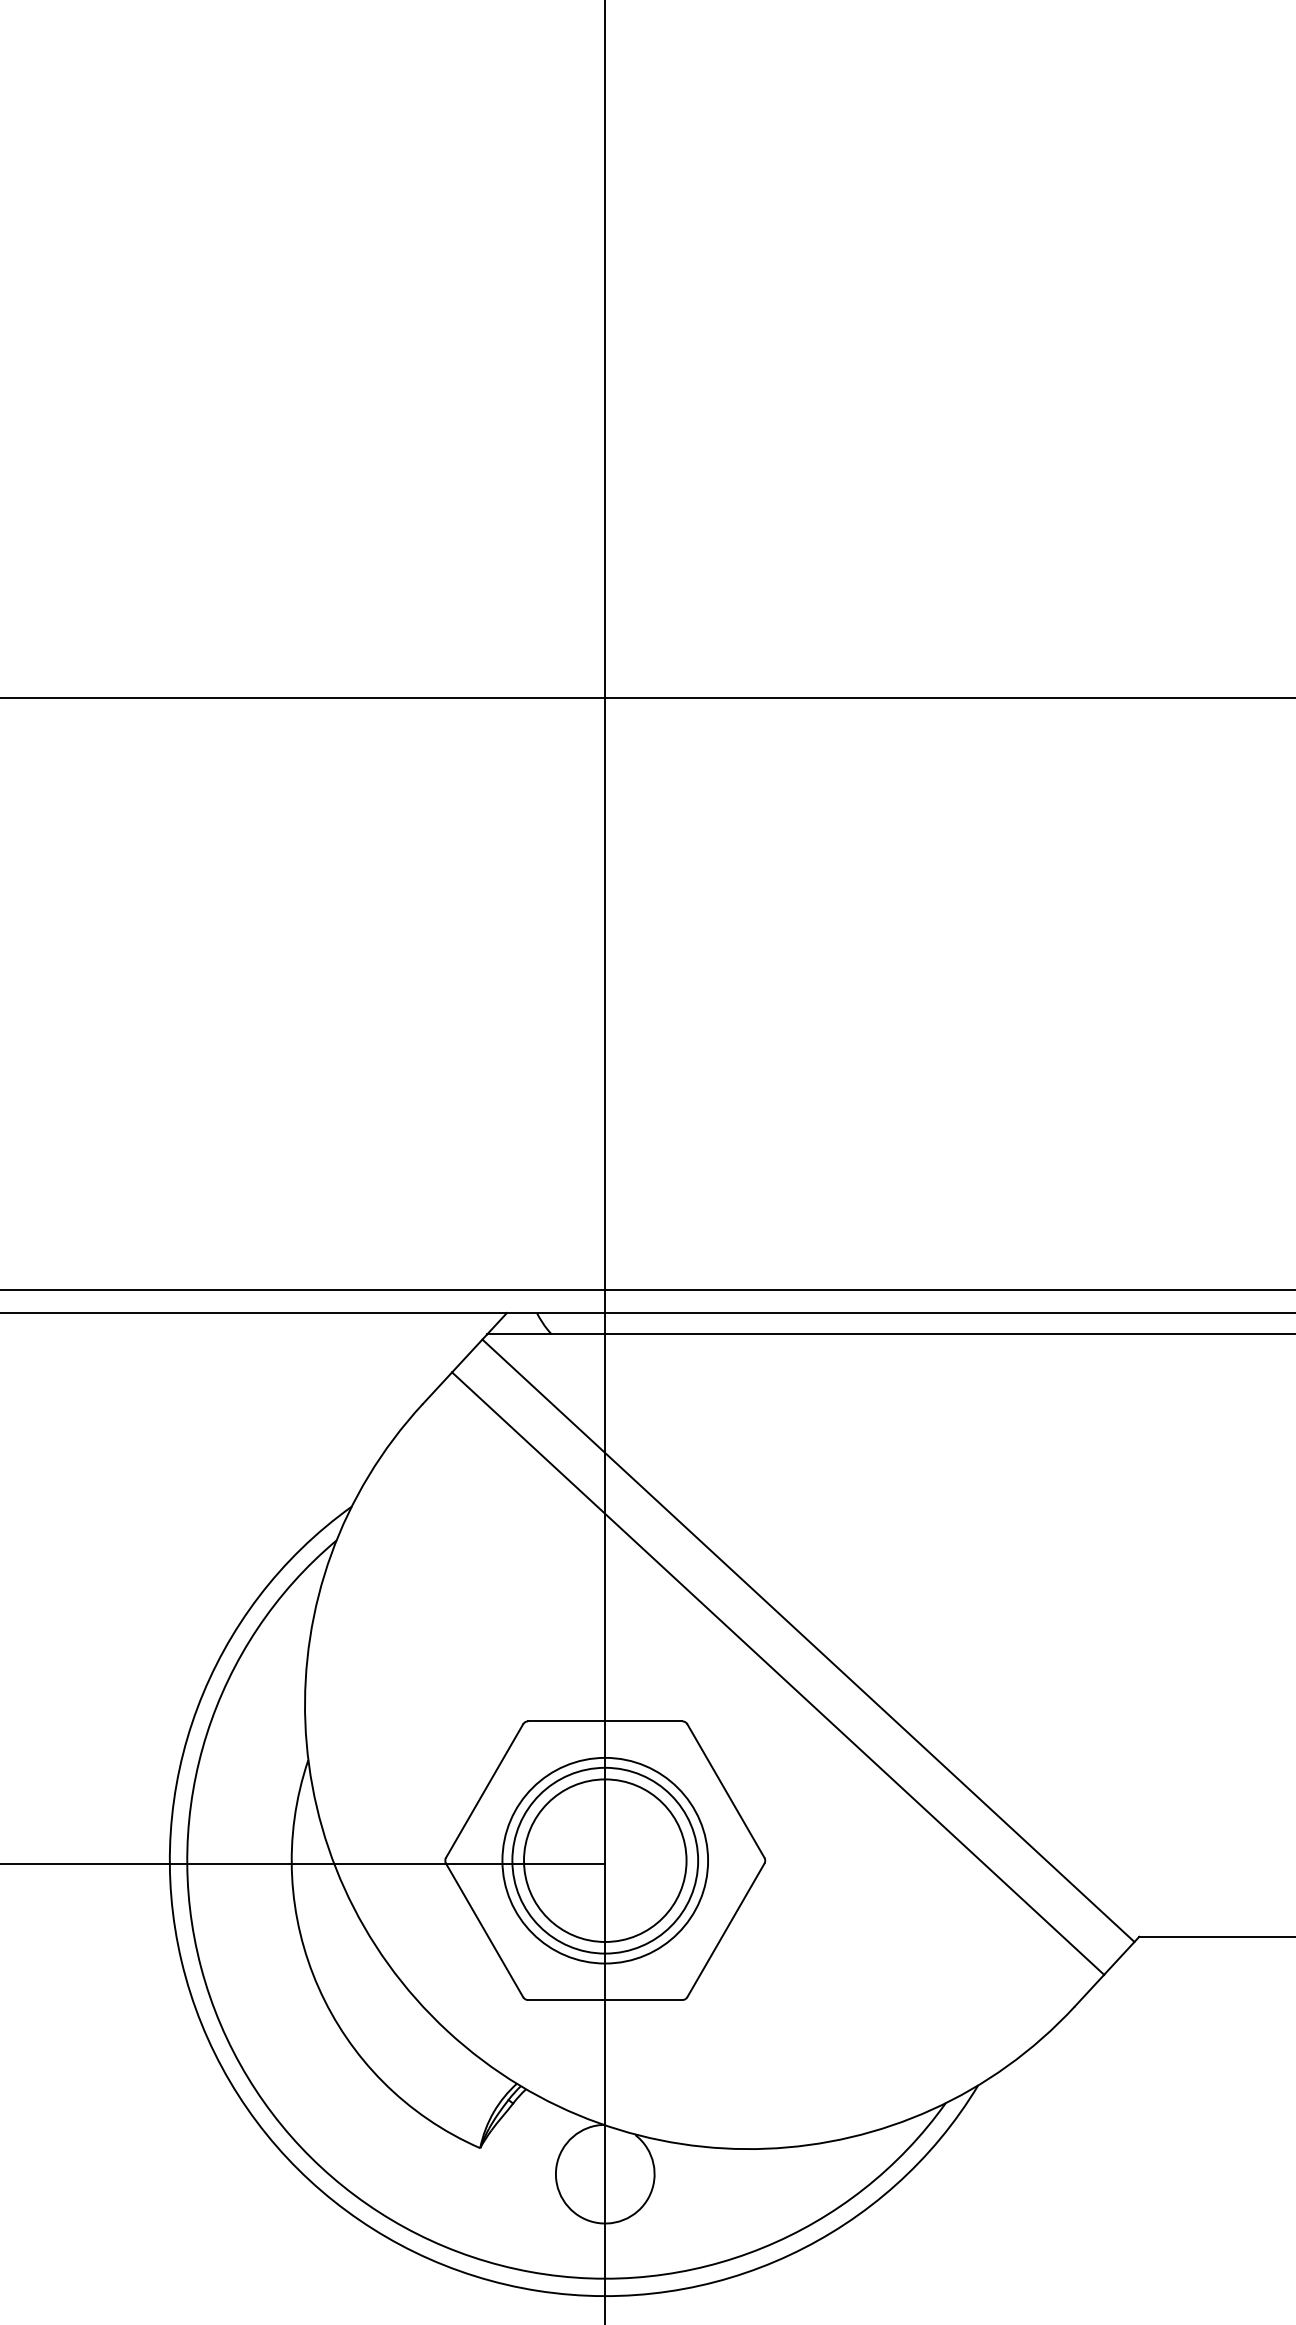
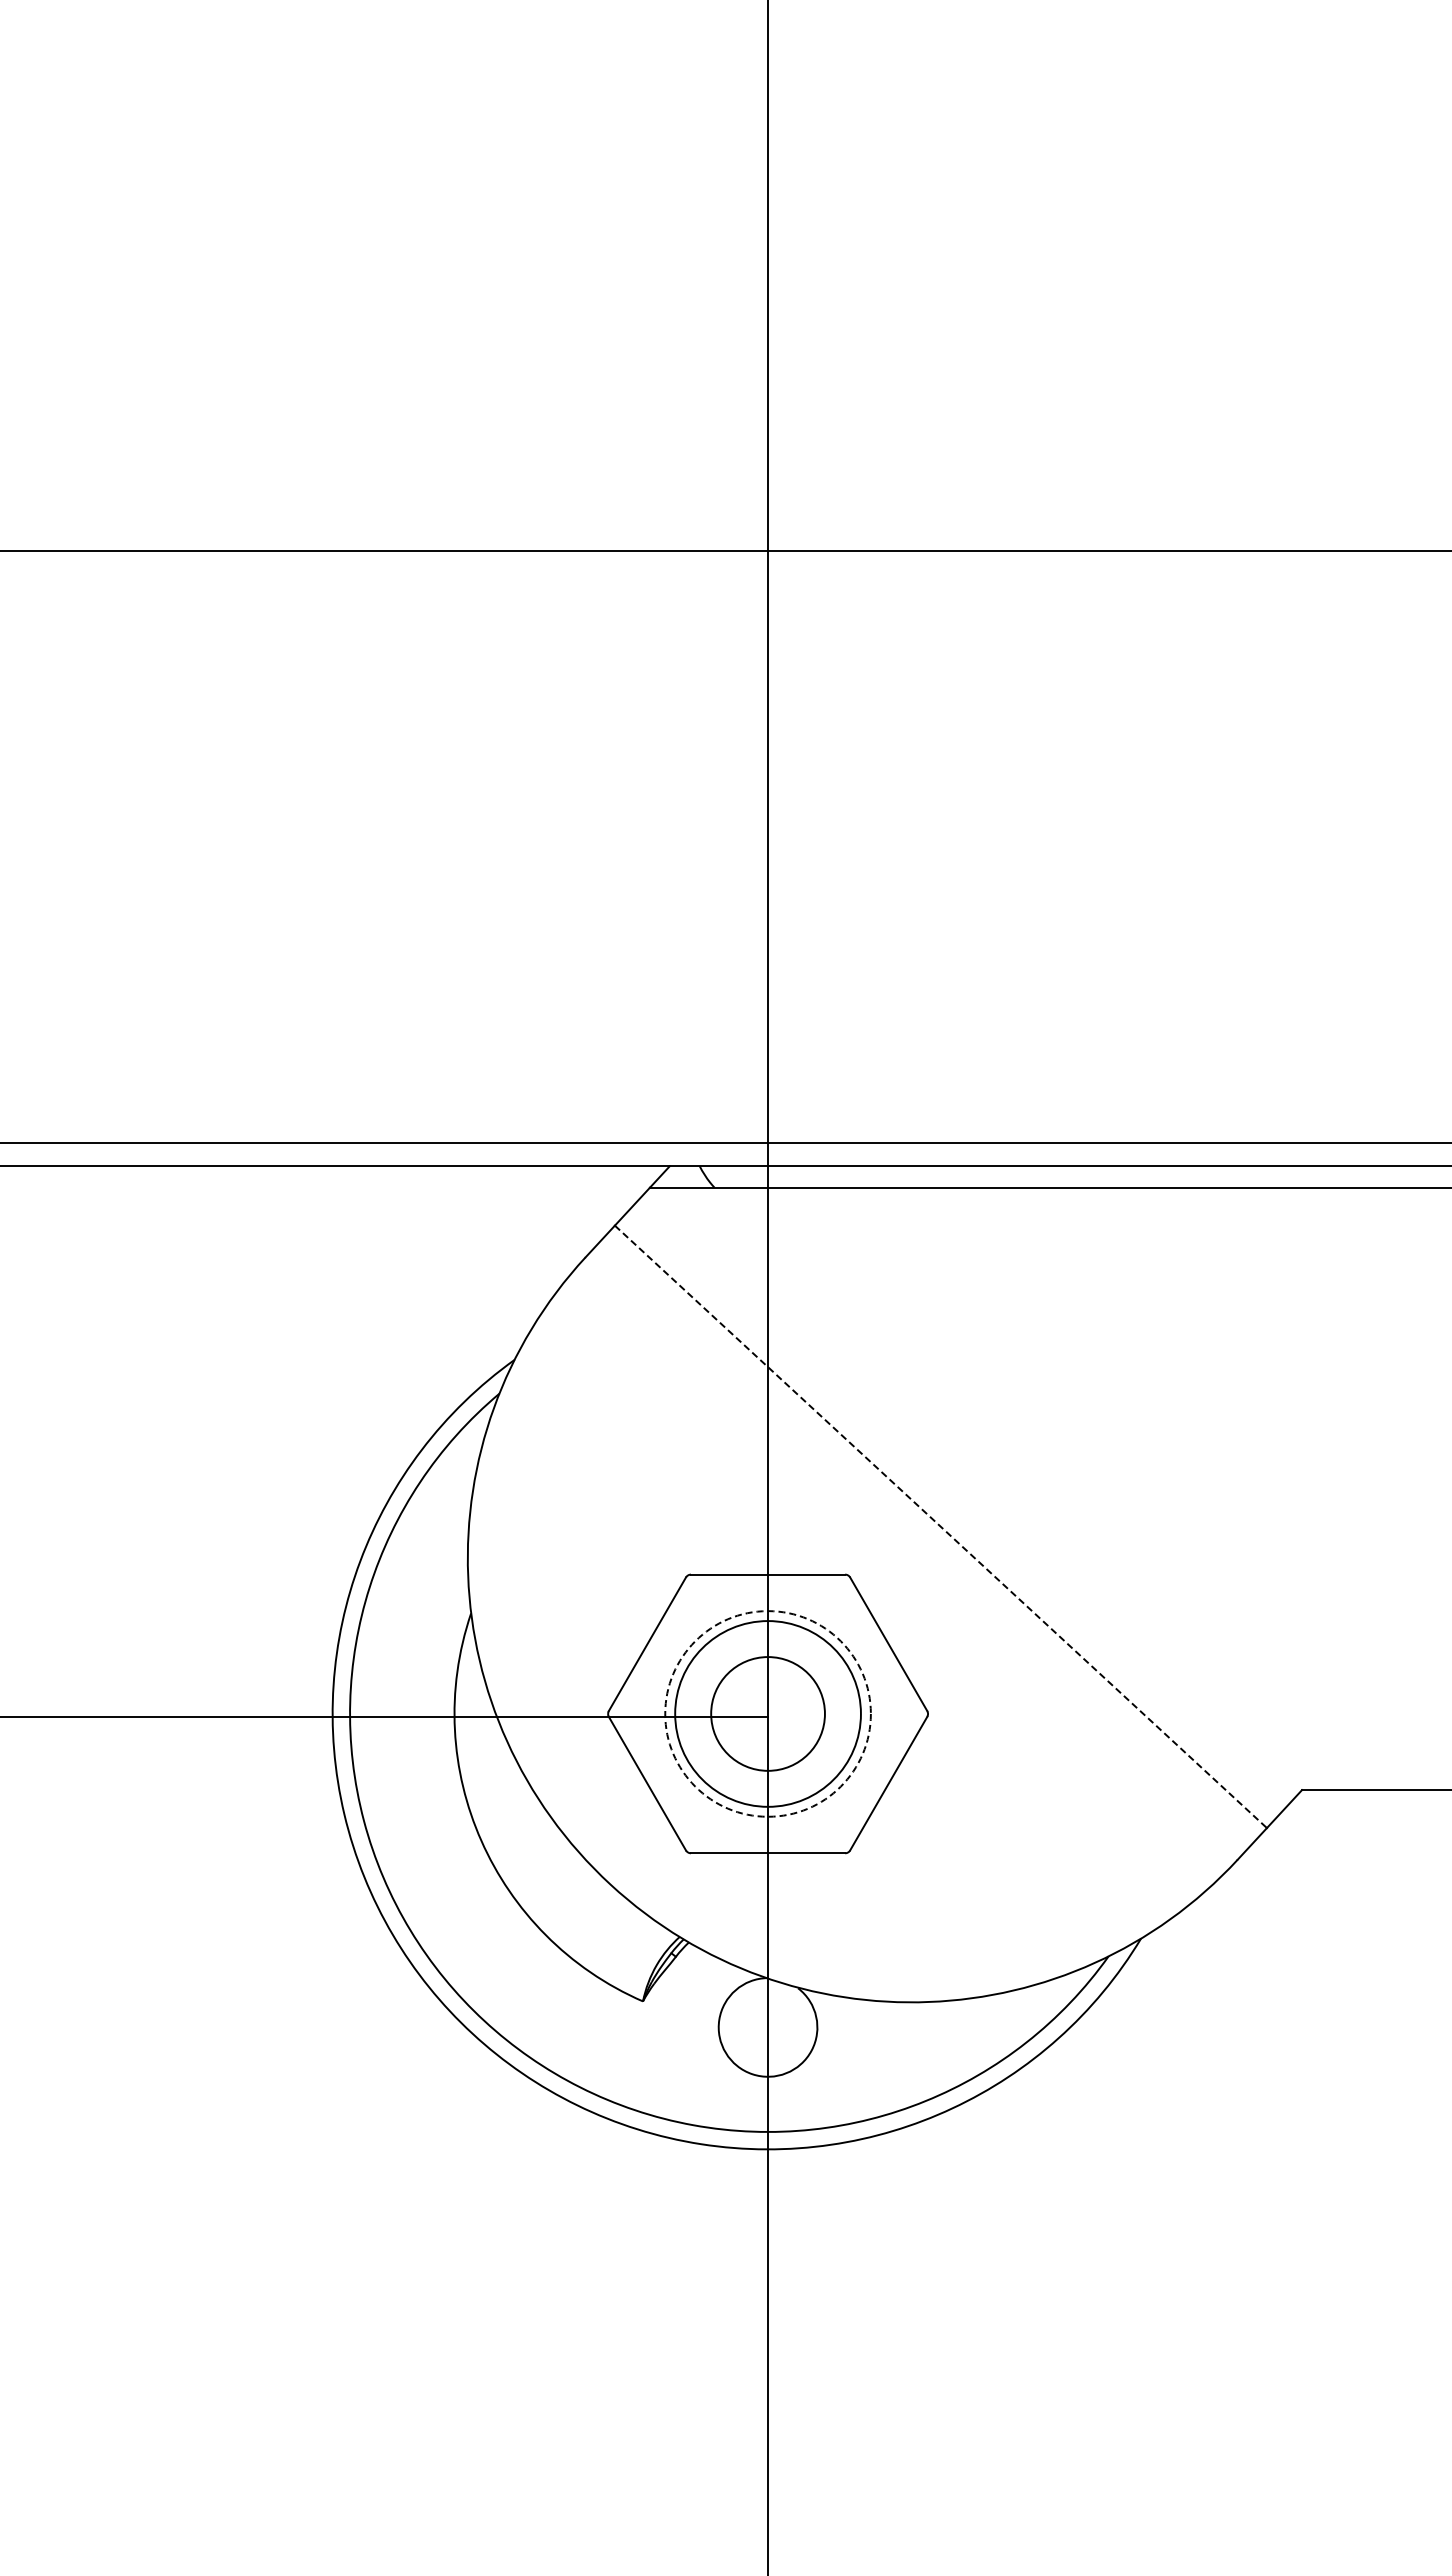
line: (808, 1640) -> (971, 1493), removed
line: (777, 1673) -> (940, 1526), solid -> dashed
circle: (604, 1860) -> (767, 1713), size x0.7
circle: (604, 1860) -> (767, 1713), solid -> dashed

